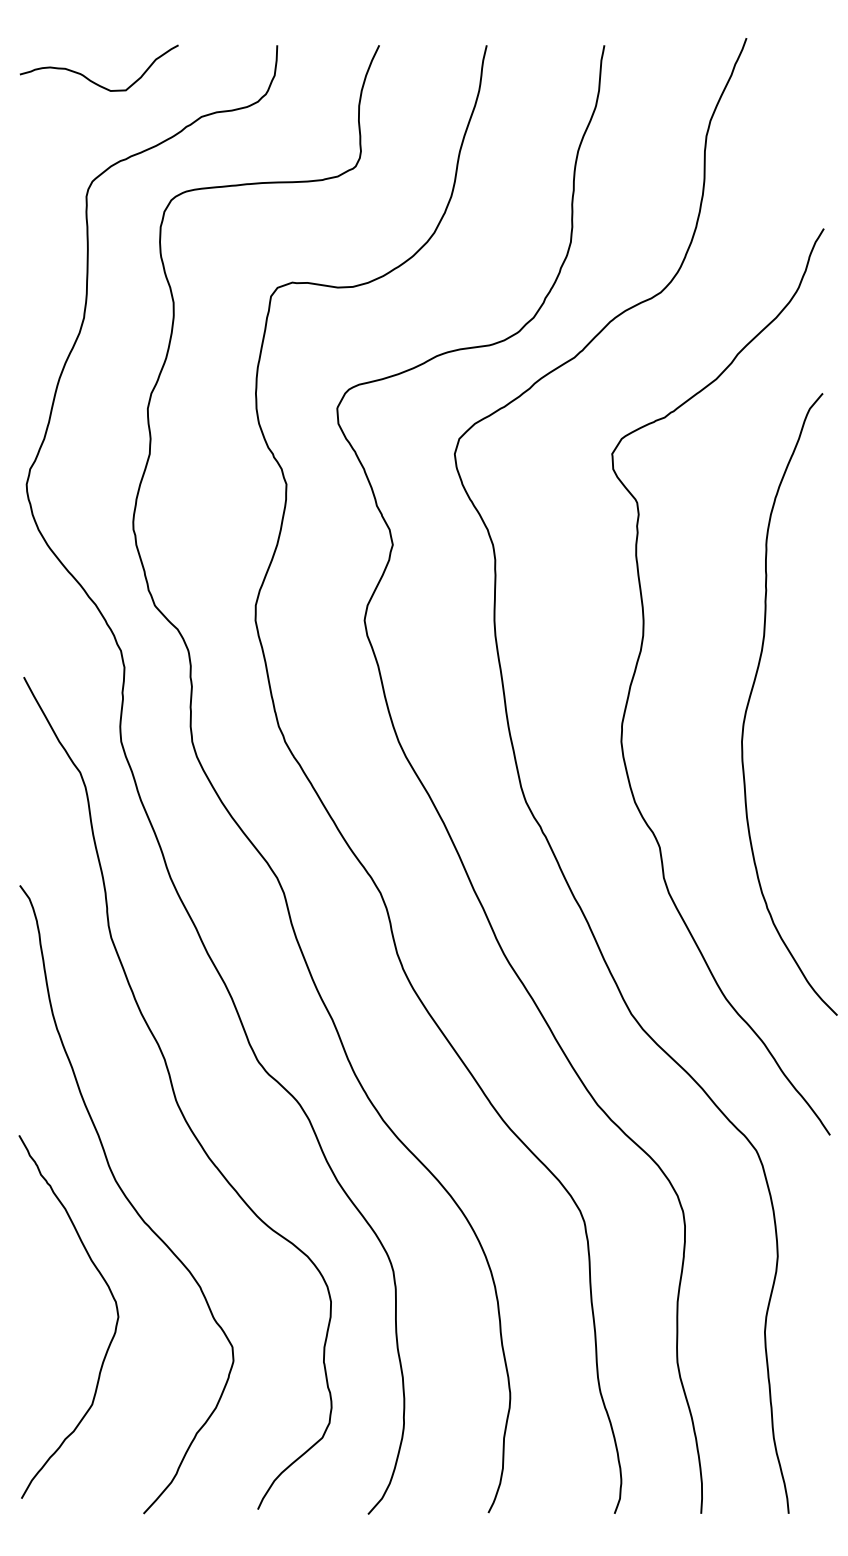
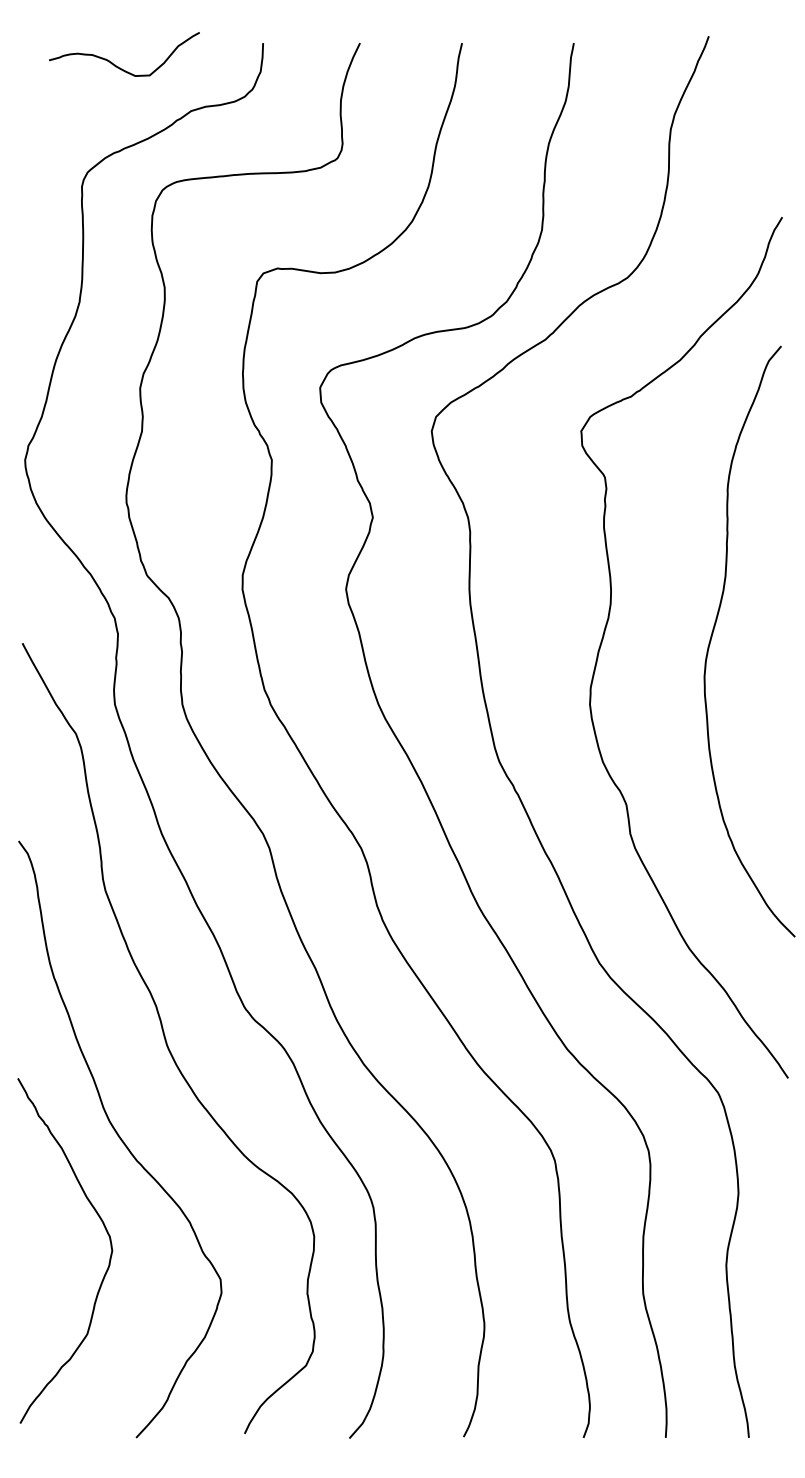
curve: (92, 80) -> (118, 66), moved
curve: (752, 692) -> (714, 630), moved

